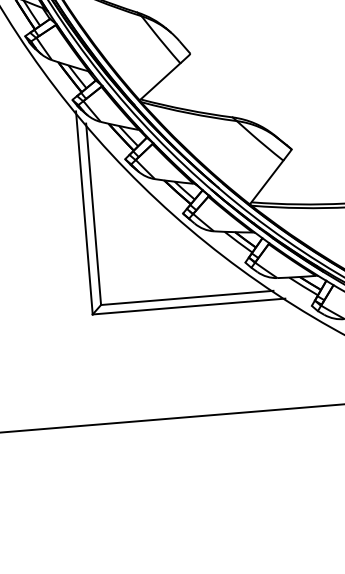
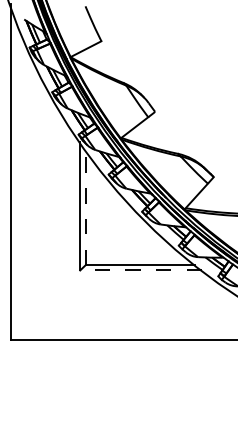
line: (92, 214) -> (85, 207), solid -> dashed
line: (189, 306) -> (141, 270), solid -> dashed

